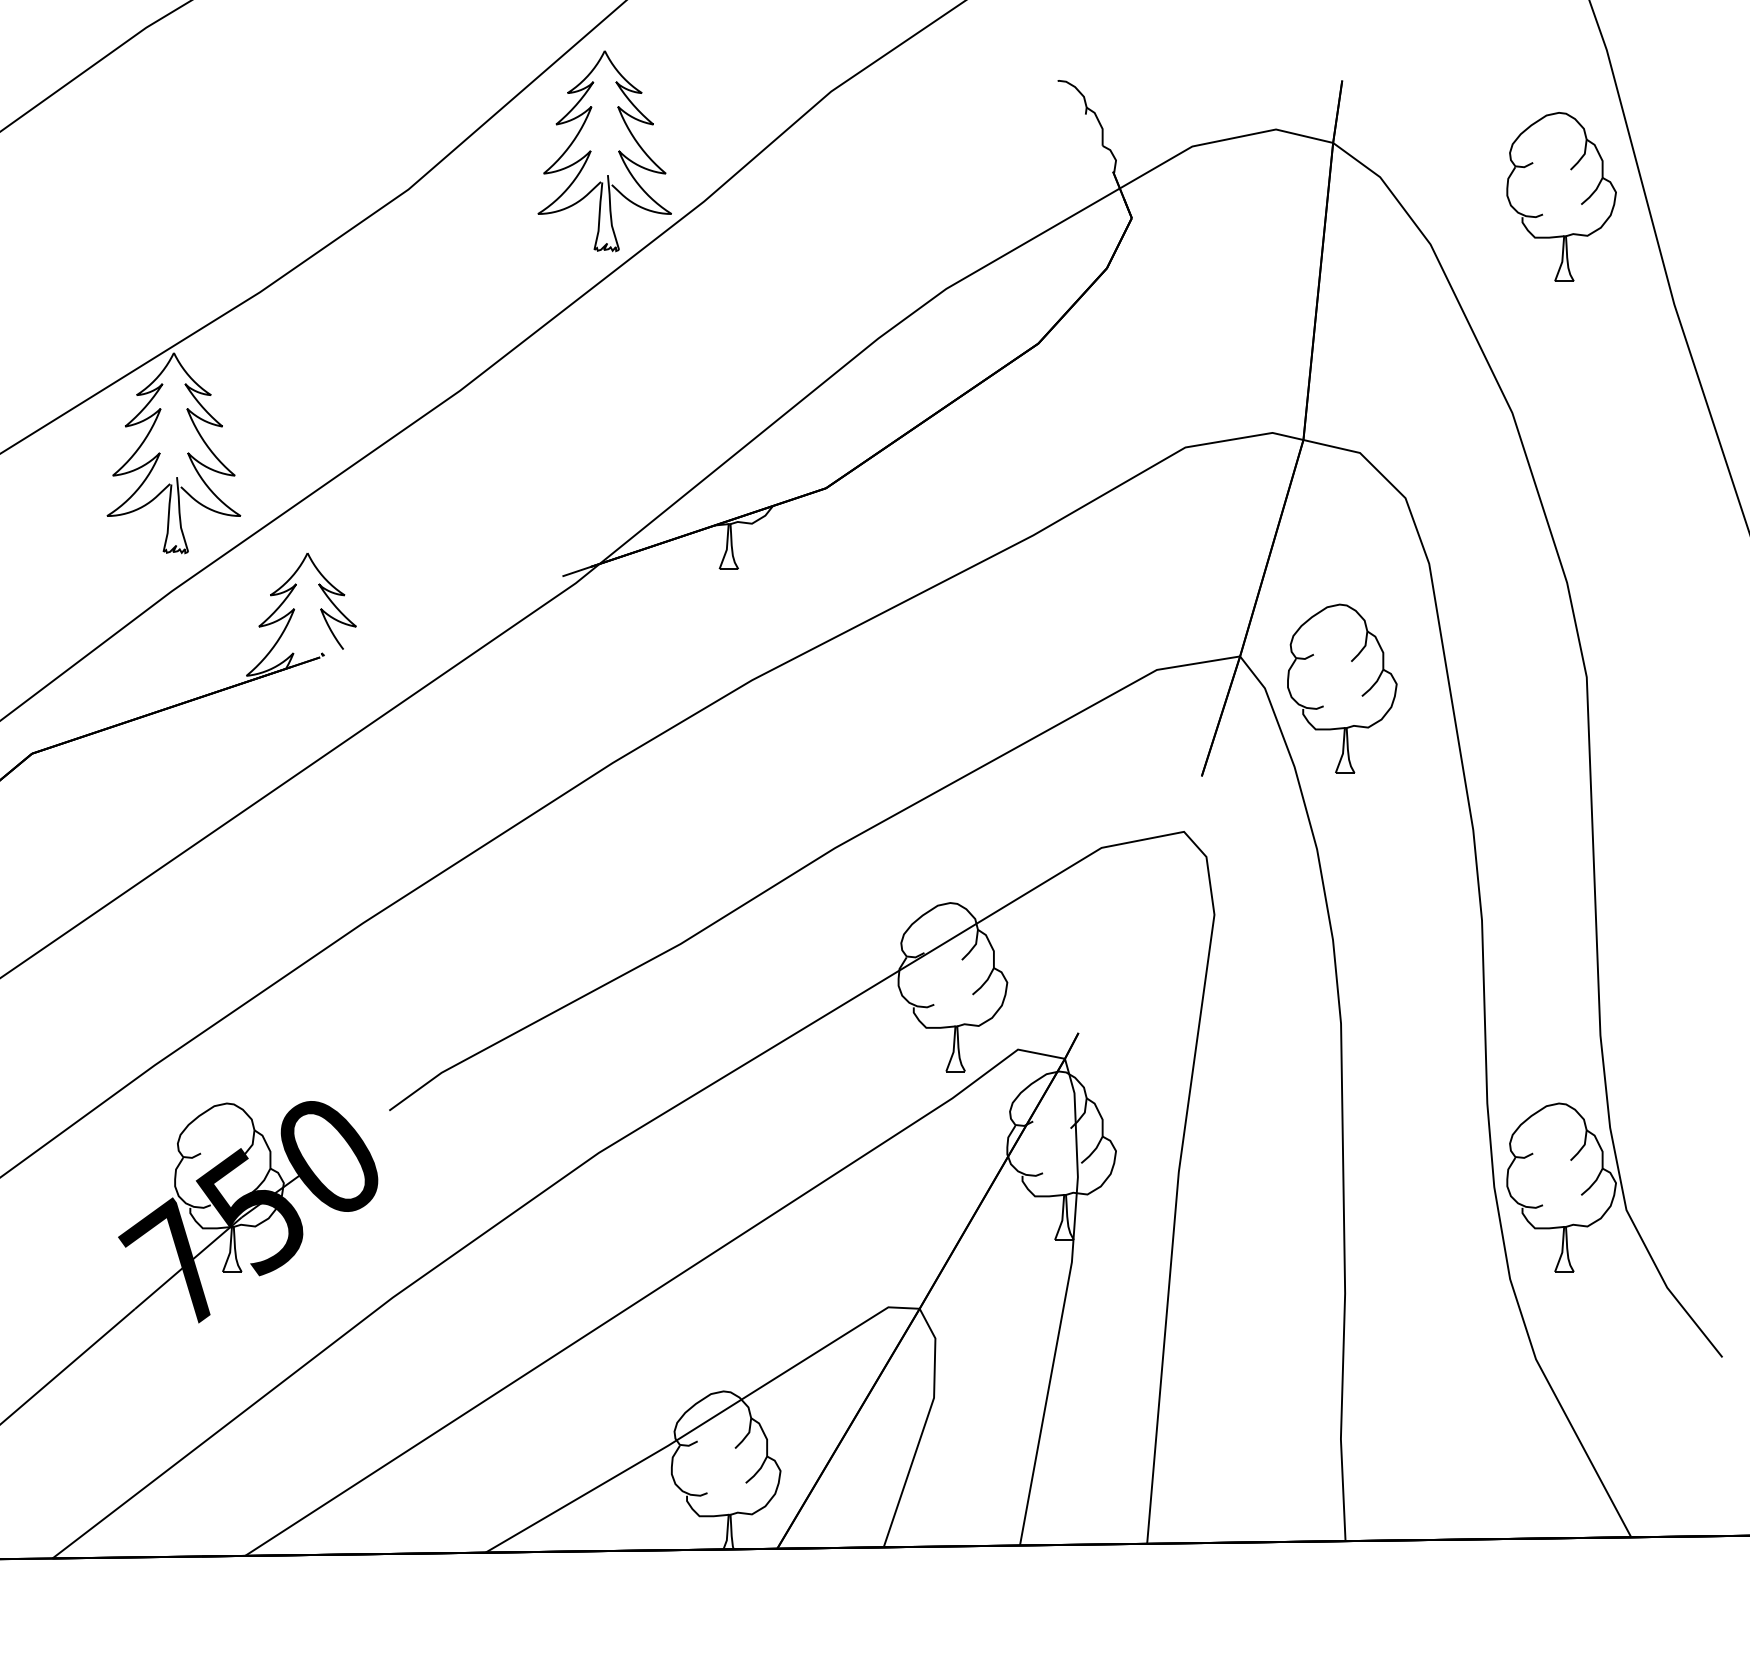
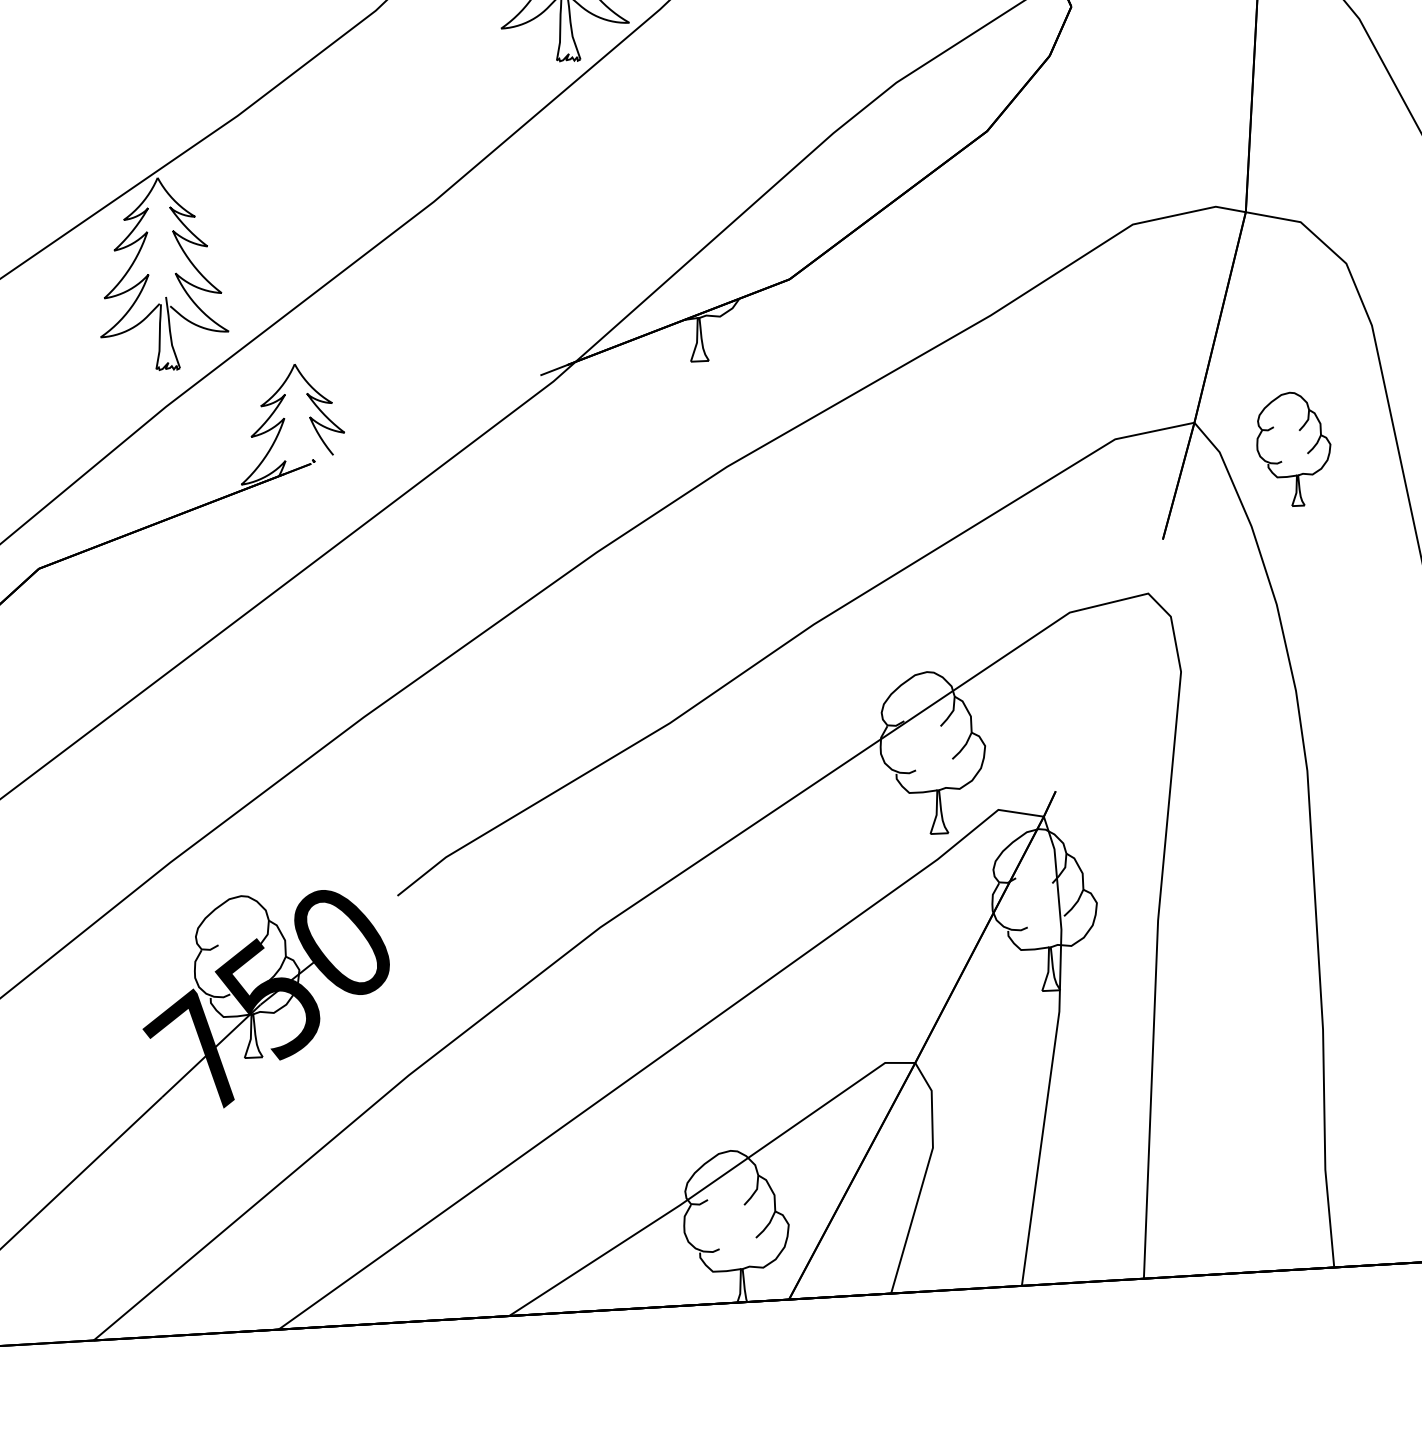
part: (1342, 688) -> (1294, 449), size x0.7

